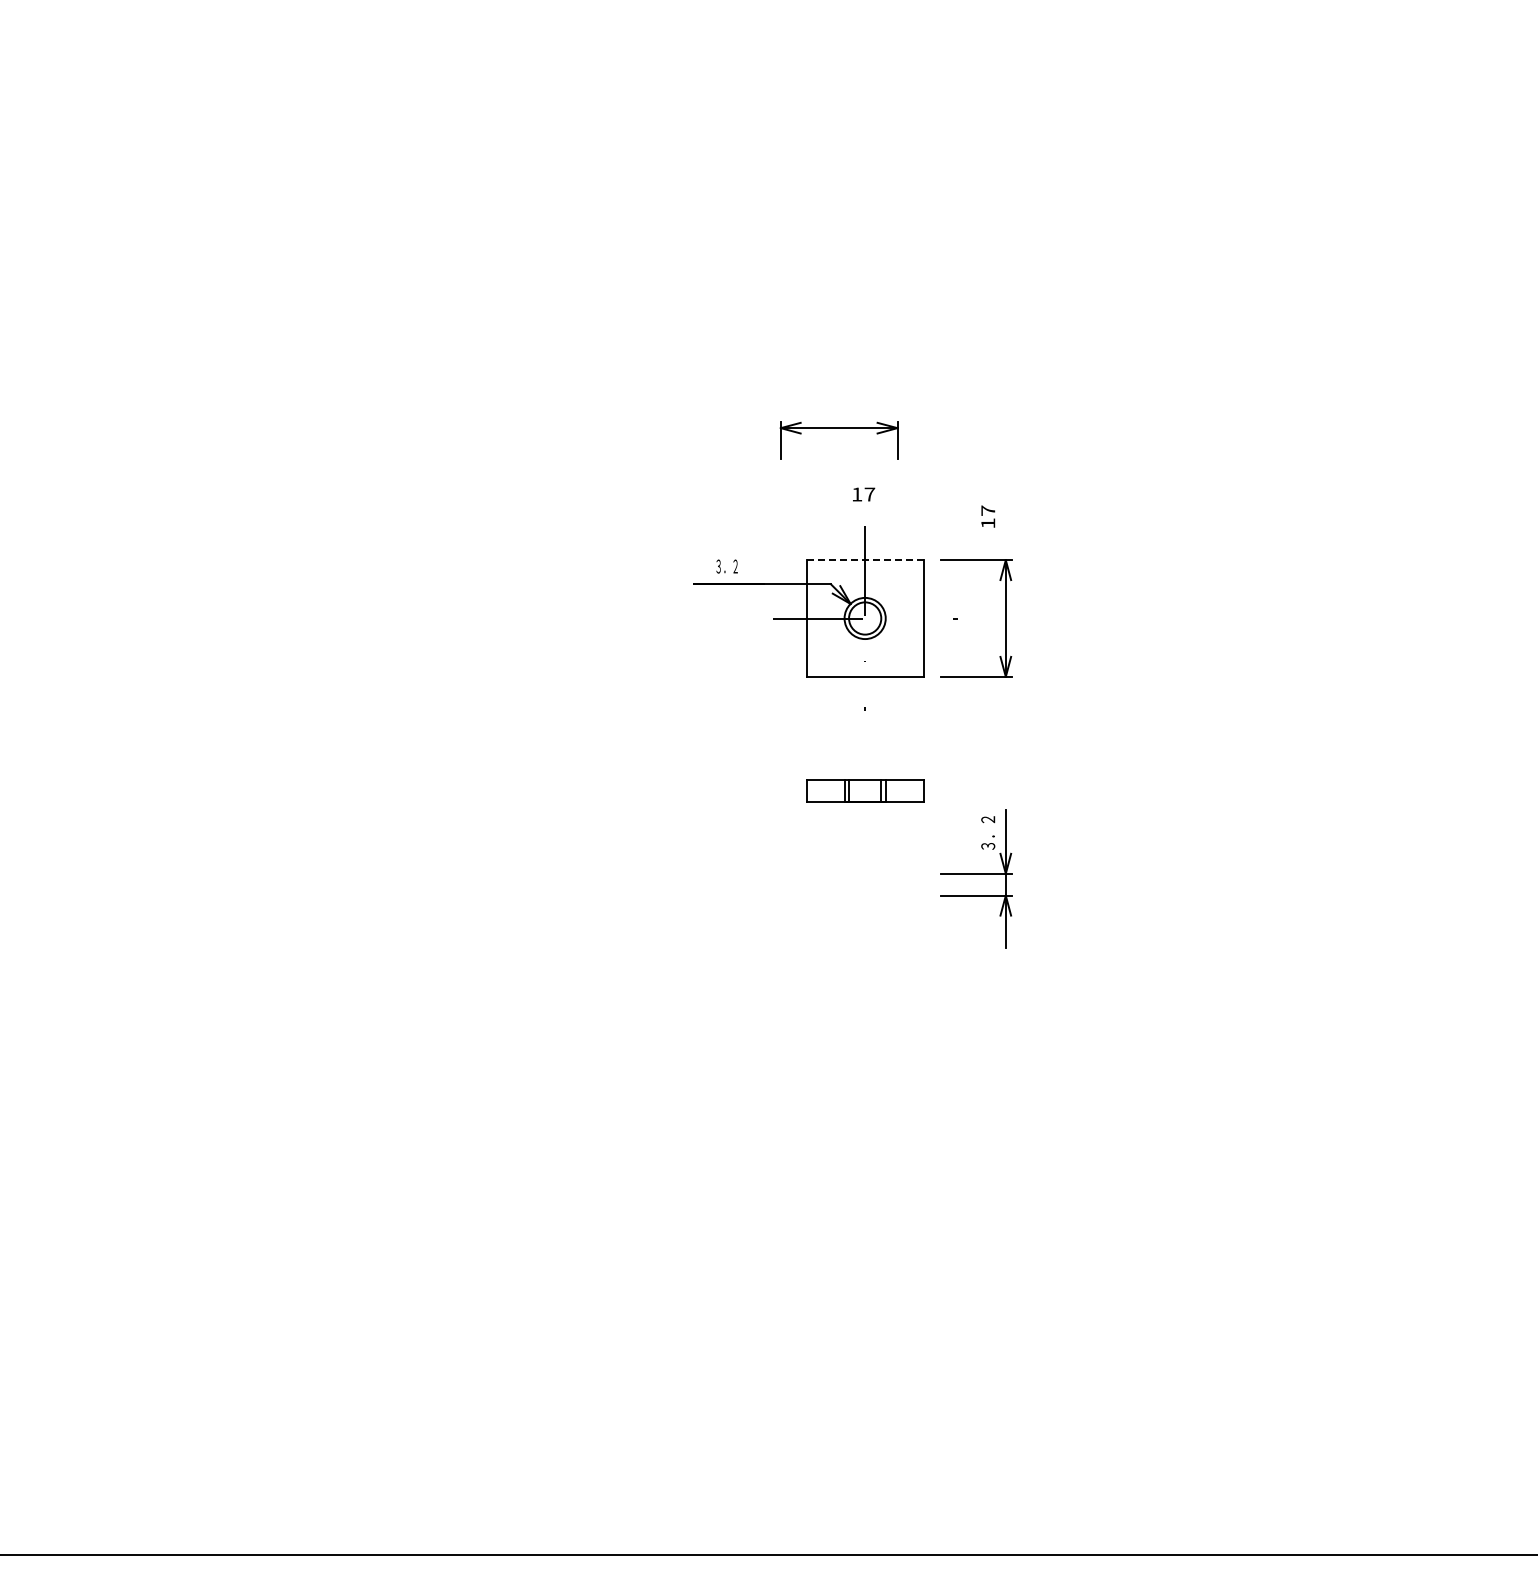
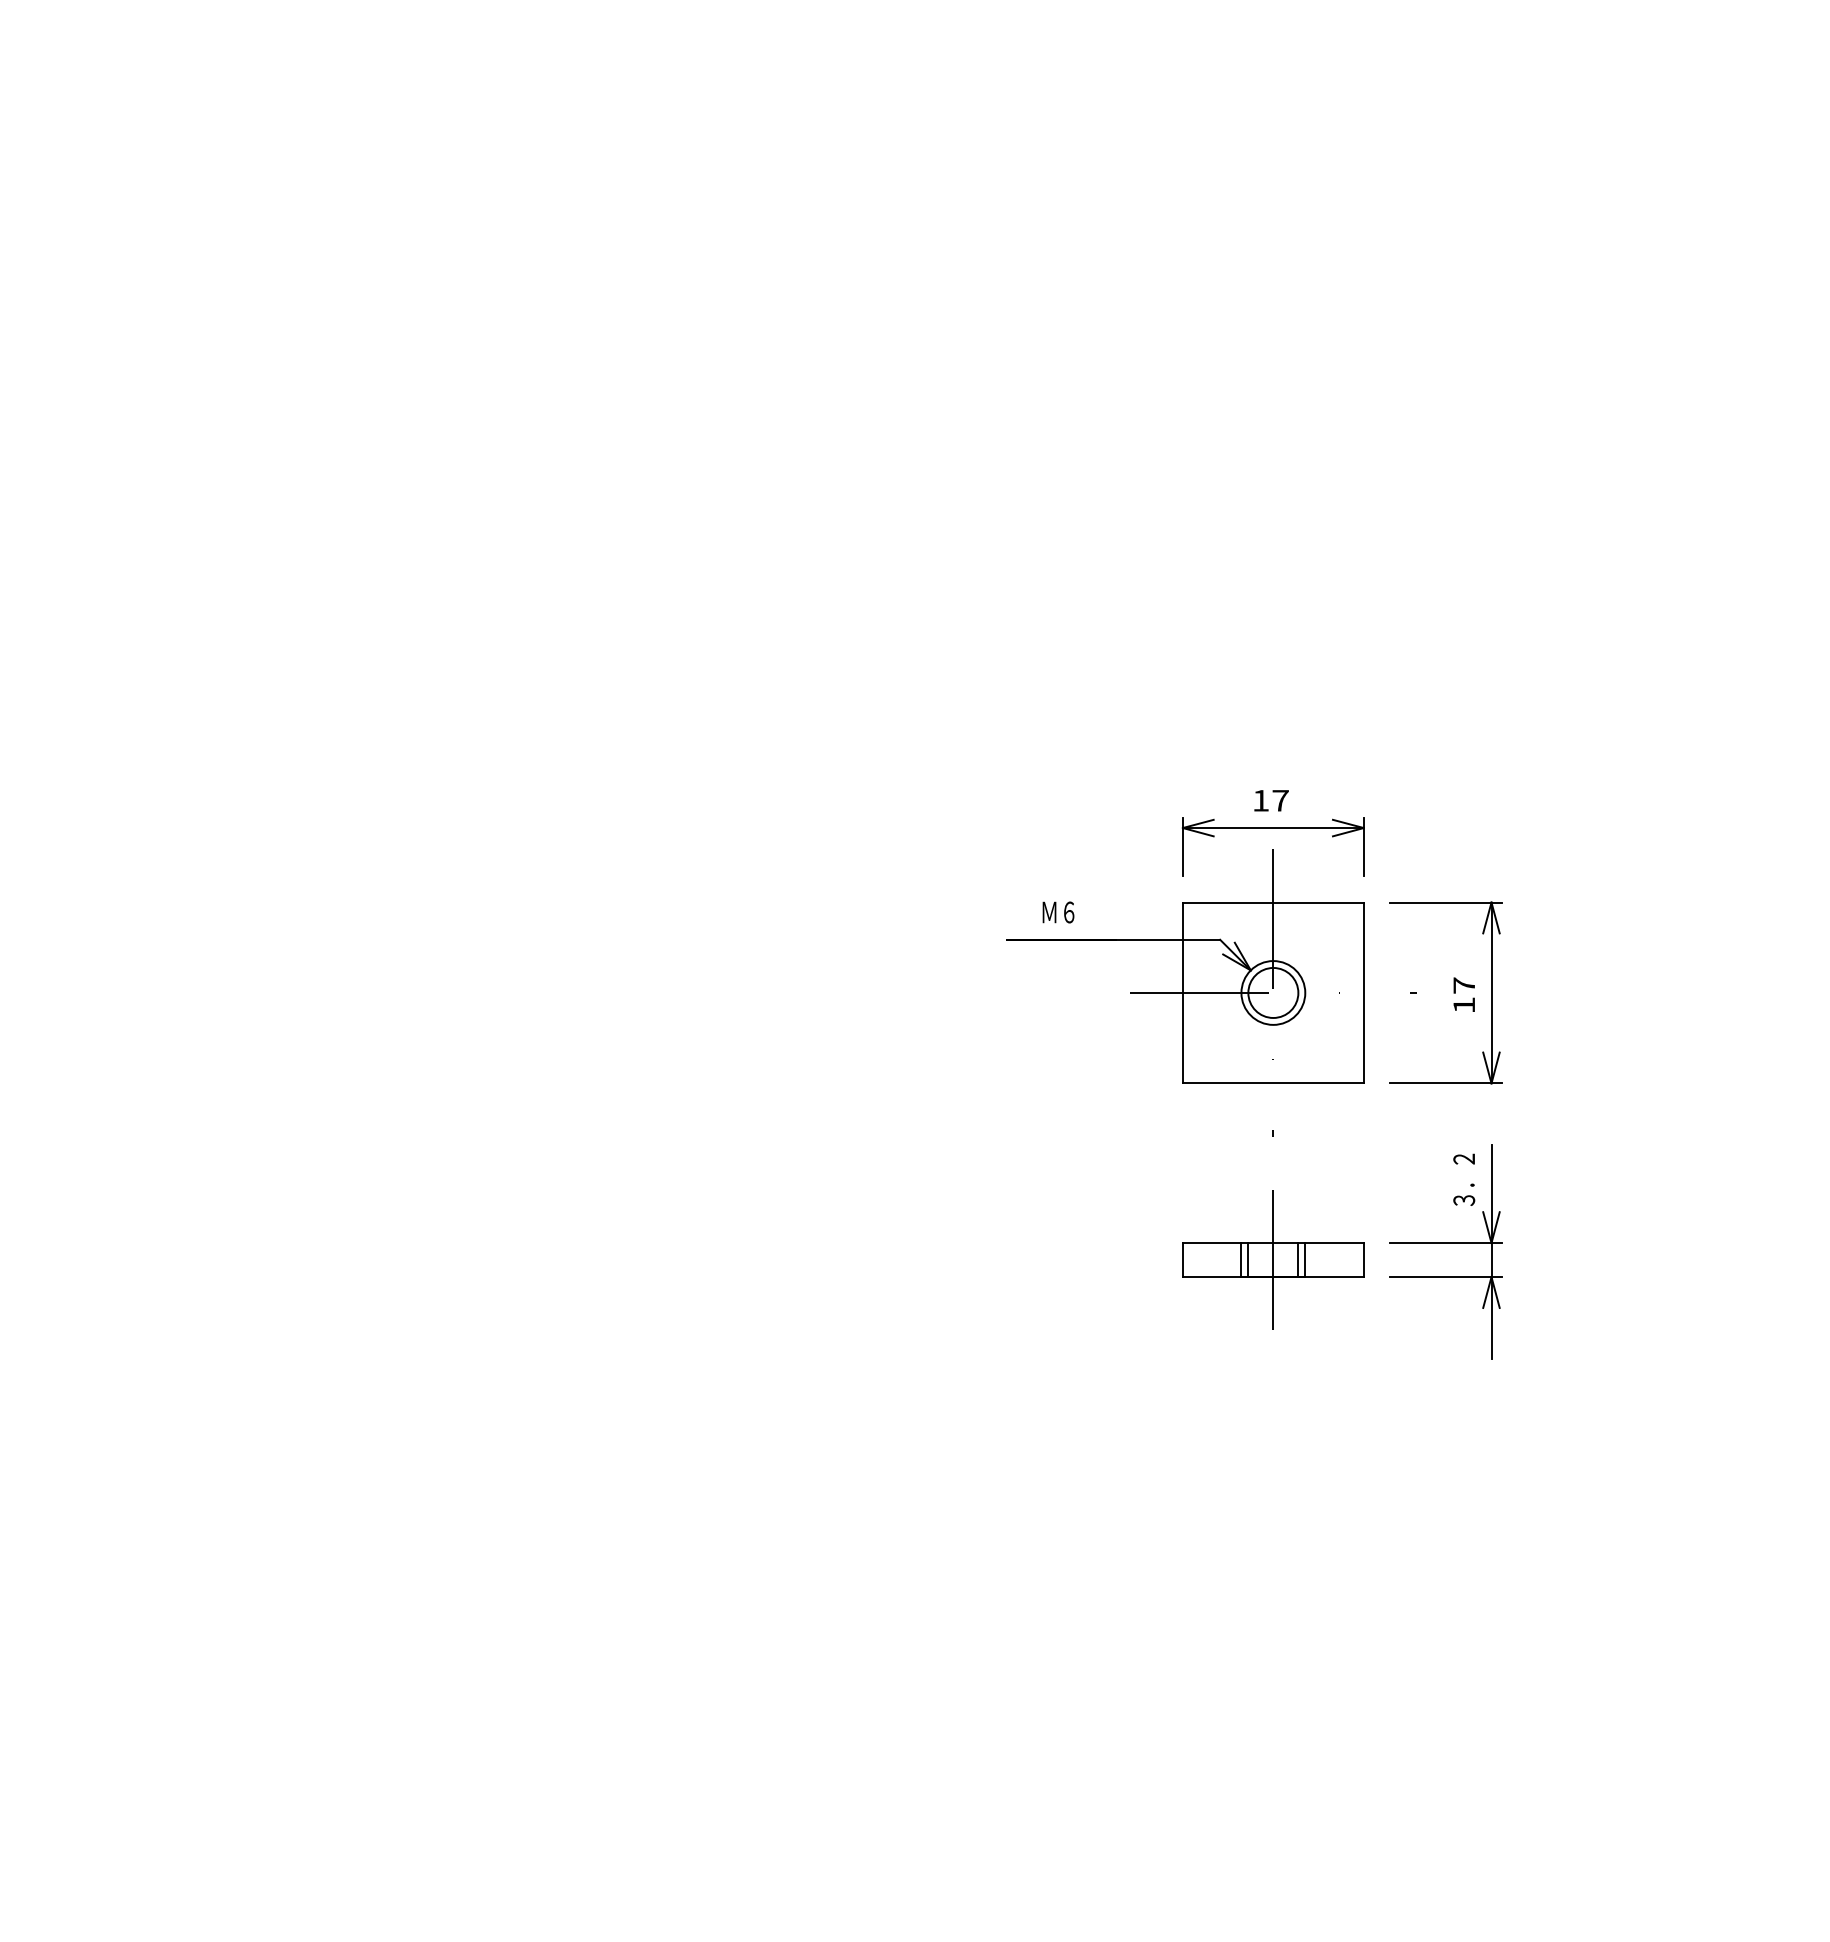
part: (838, 428) -> (1272, 828), moved
text: (988, 516) -> (1464, 994), moved
line: (865, 560) -> (1273, 903), dashed -> solid
text: (726, 566) -> (1058, 912), ３．２ -> Ｍ６
line: (865, 790) -> (1273, 1259), added
part: (976, 878) -> (1446, 1250), moved

